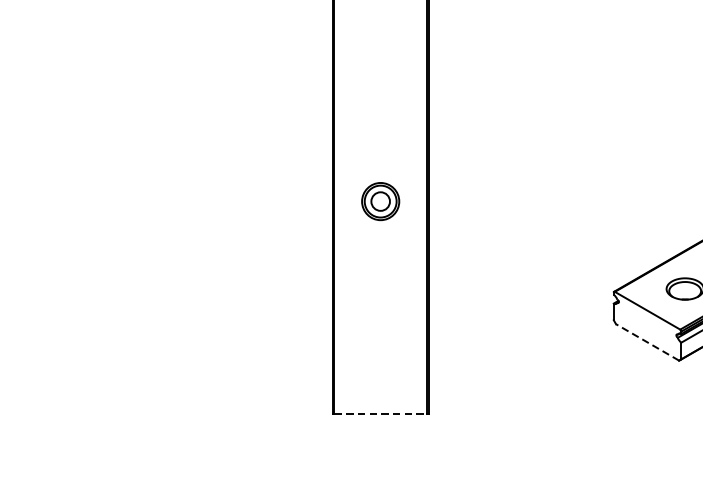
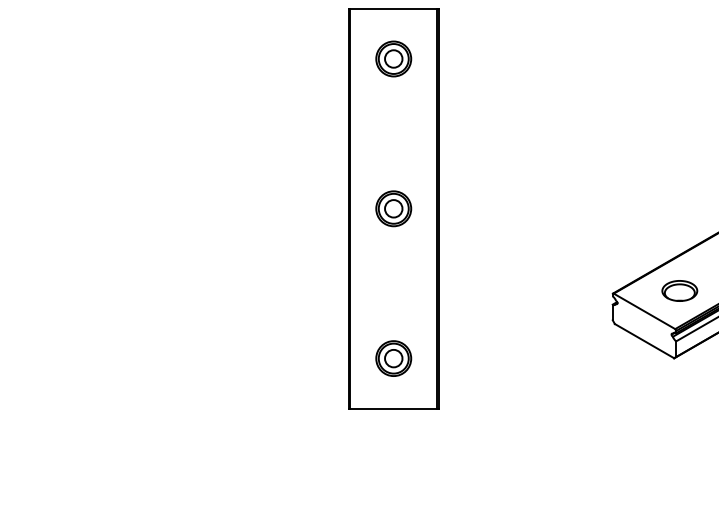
part: (380, 41) -> (393, 58), added
line: (647, 341) -> (644, 340), dashed -> solid
part: (380, 360) -> (393, 358), added
line: (381, 414) -> (394, 408), dashed -> solid

